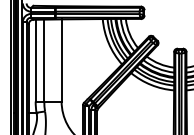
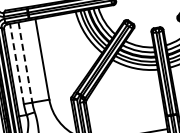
line: (35, 60) -> (16, 63), solid -> dashed
line: (44, 60) -> (25, 62), solid -> dashed

